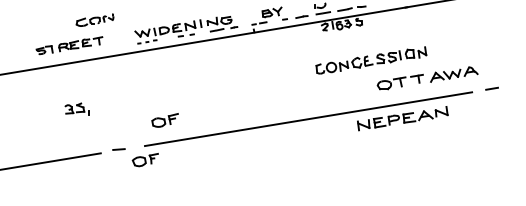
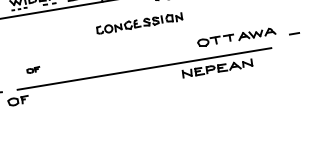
part: (371, 60) -> (139, 23), moved
line: (491, 88) -> (294, 33), moved
part: (164, 120) -> (32, 69), size x0.6

